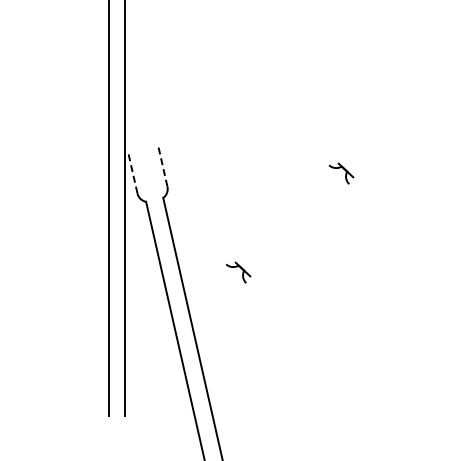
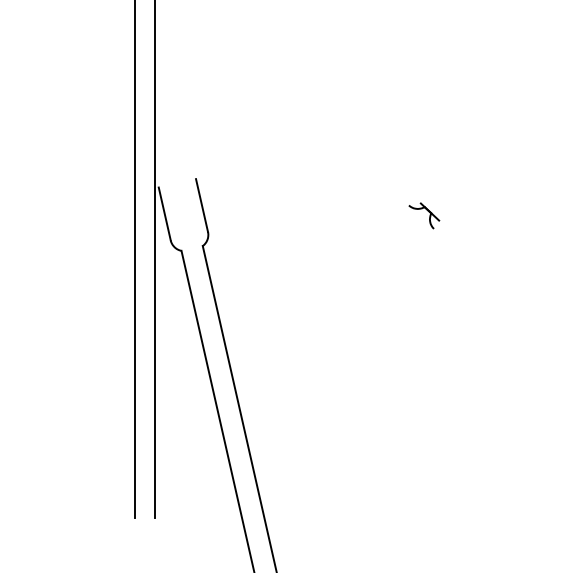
line: (162, 165) -> (201, 205), dashed -> solid
line: (132, 172) -> (164, 214), dashed -> solid
part: (238, 272) -> (296, 338), removed

